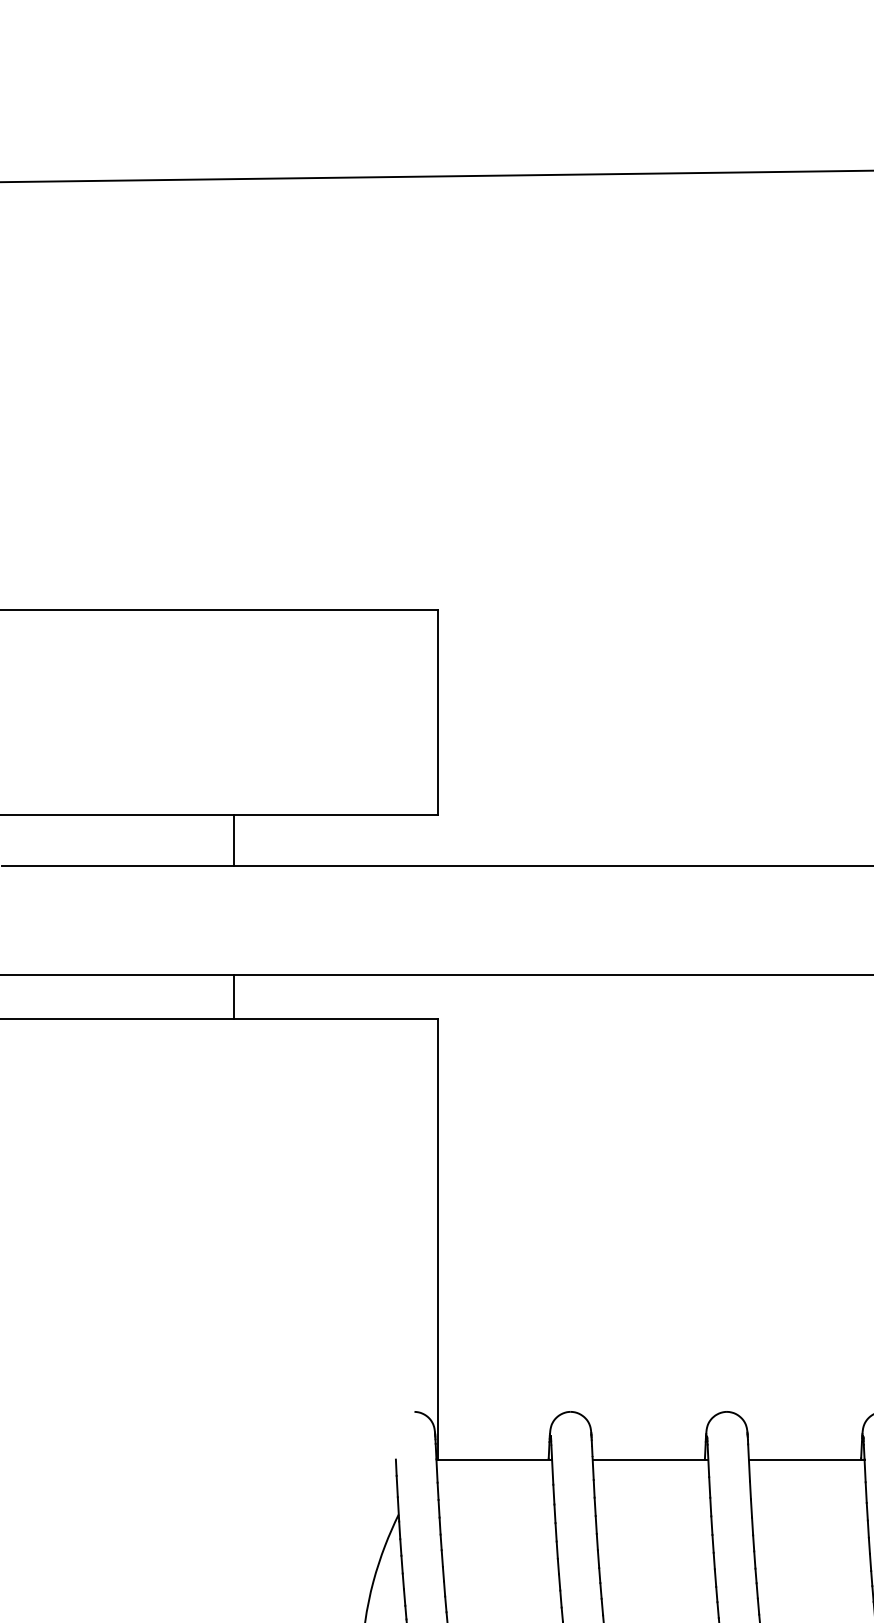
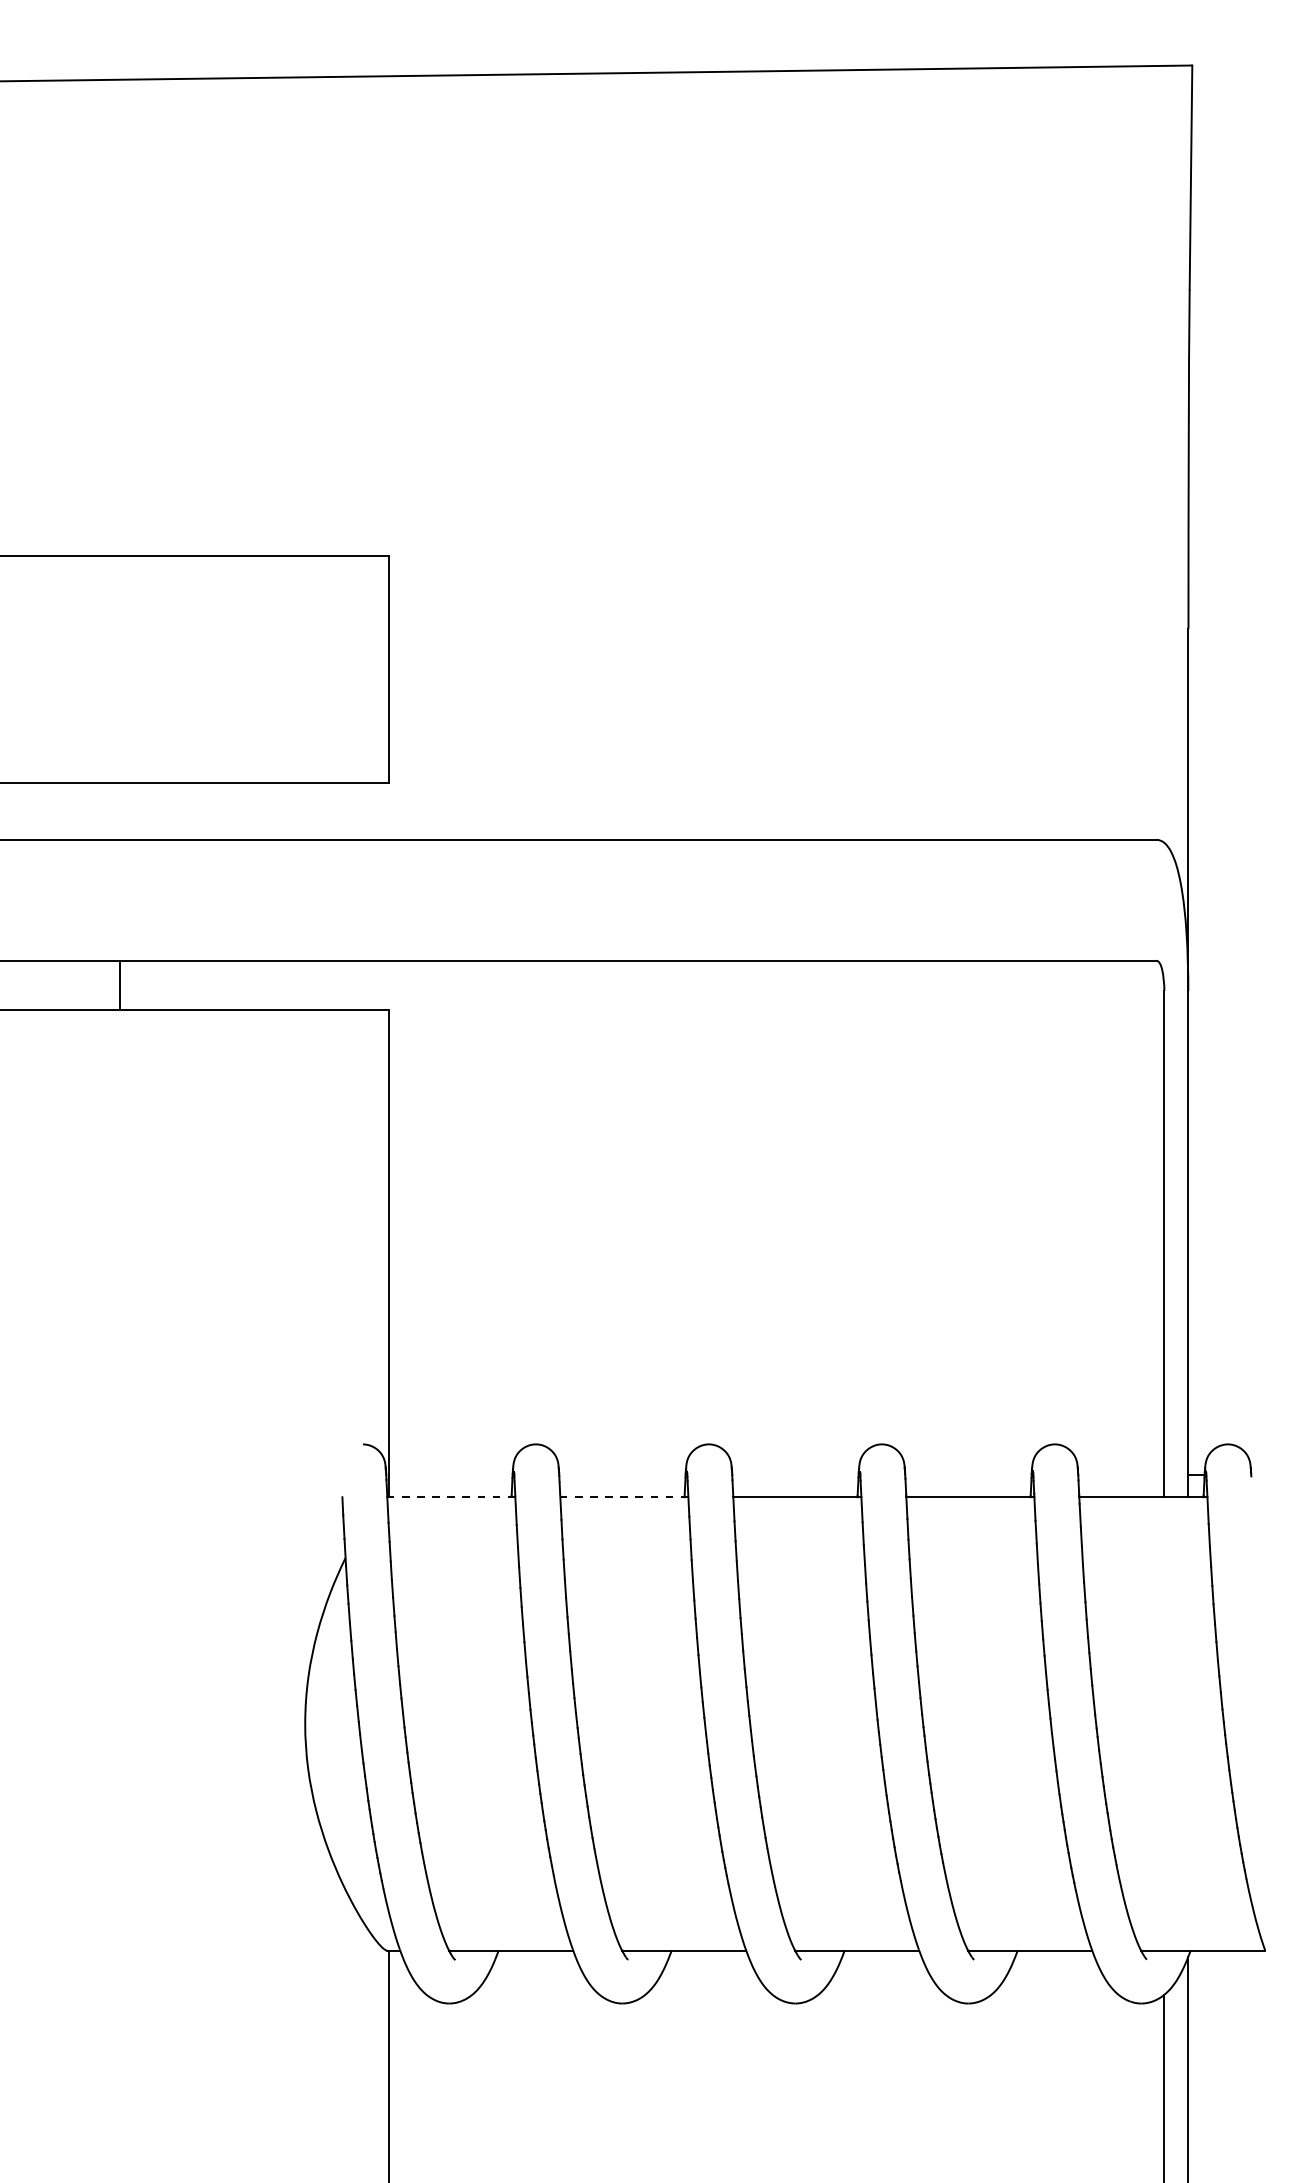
line: (233, 840) -> (162, 811), removed
line: (233, 996) -> (119, 984), moved
line: (493, 1459) -> (450, 1497), solid -> dashed
line: (649, 1459) -> (623, 1497), solid -> dashed

